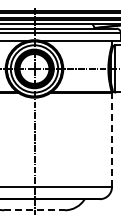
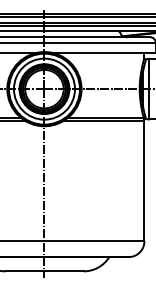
line: (112, 140) -> (145, 181), dashed -> solid
line: (35, 210) -> (45, 271), dashed -> solid

